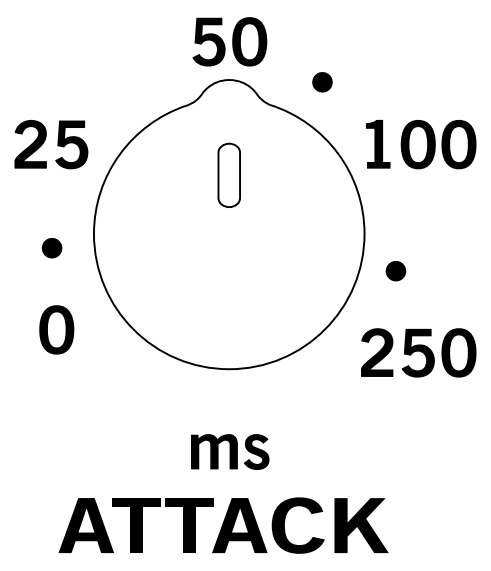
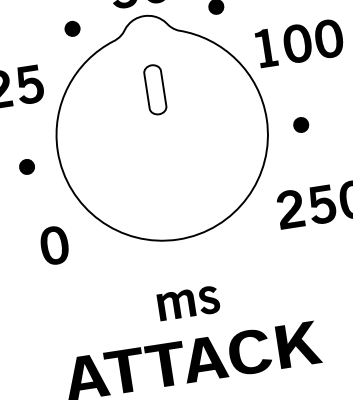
fill: (136, 82) -> (72, 29), added
part: (395, 271) -> (300, 125), moved
part: (56, 329) -> (54, 245), moved

